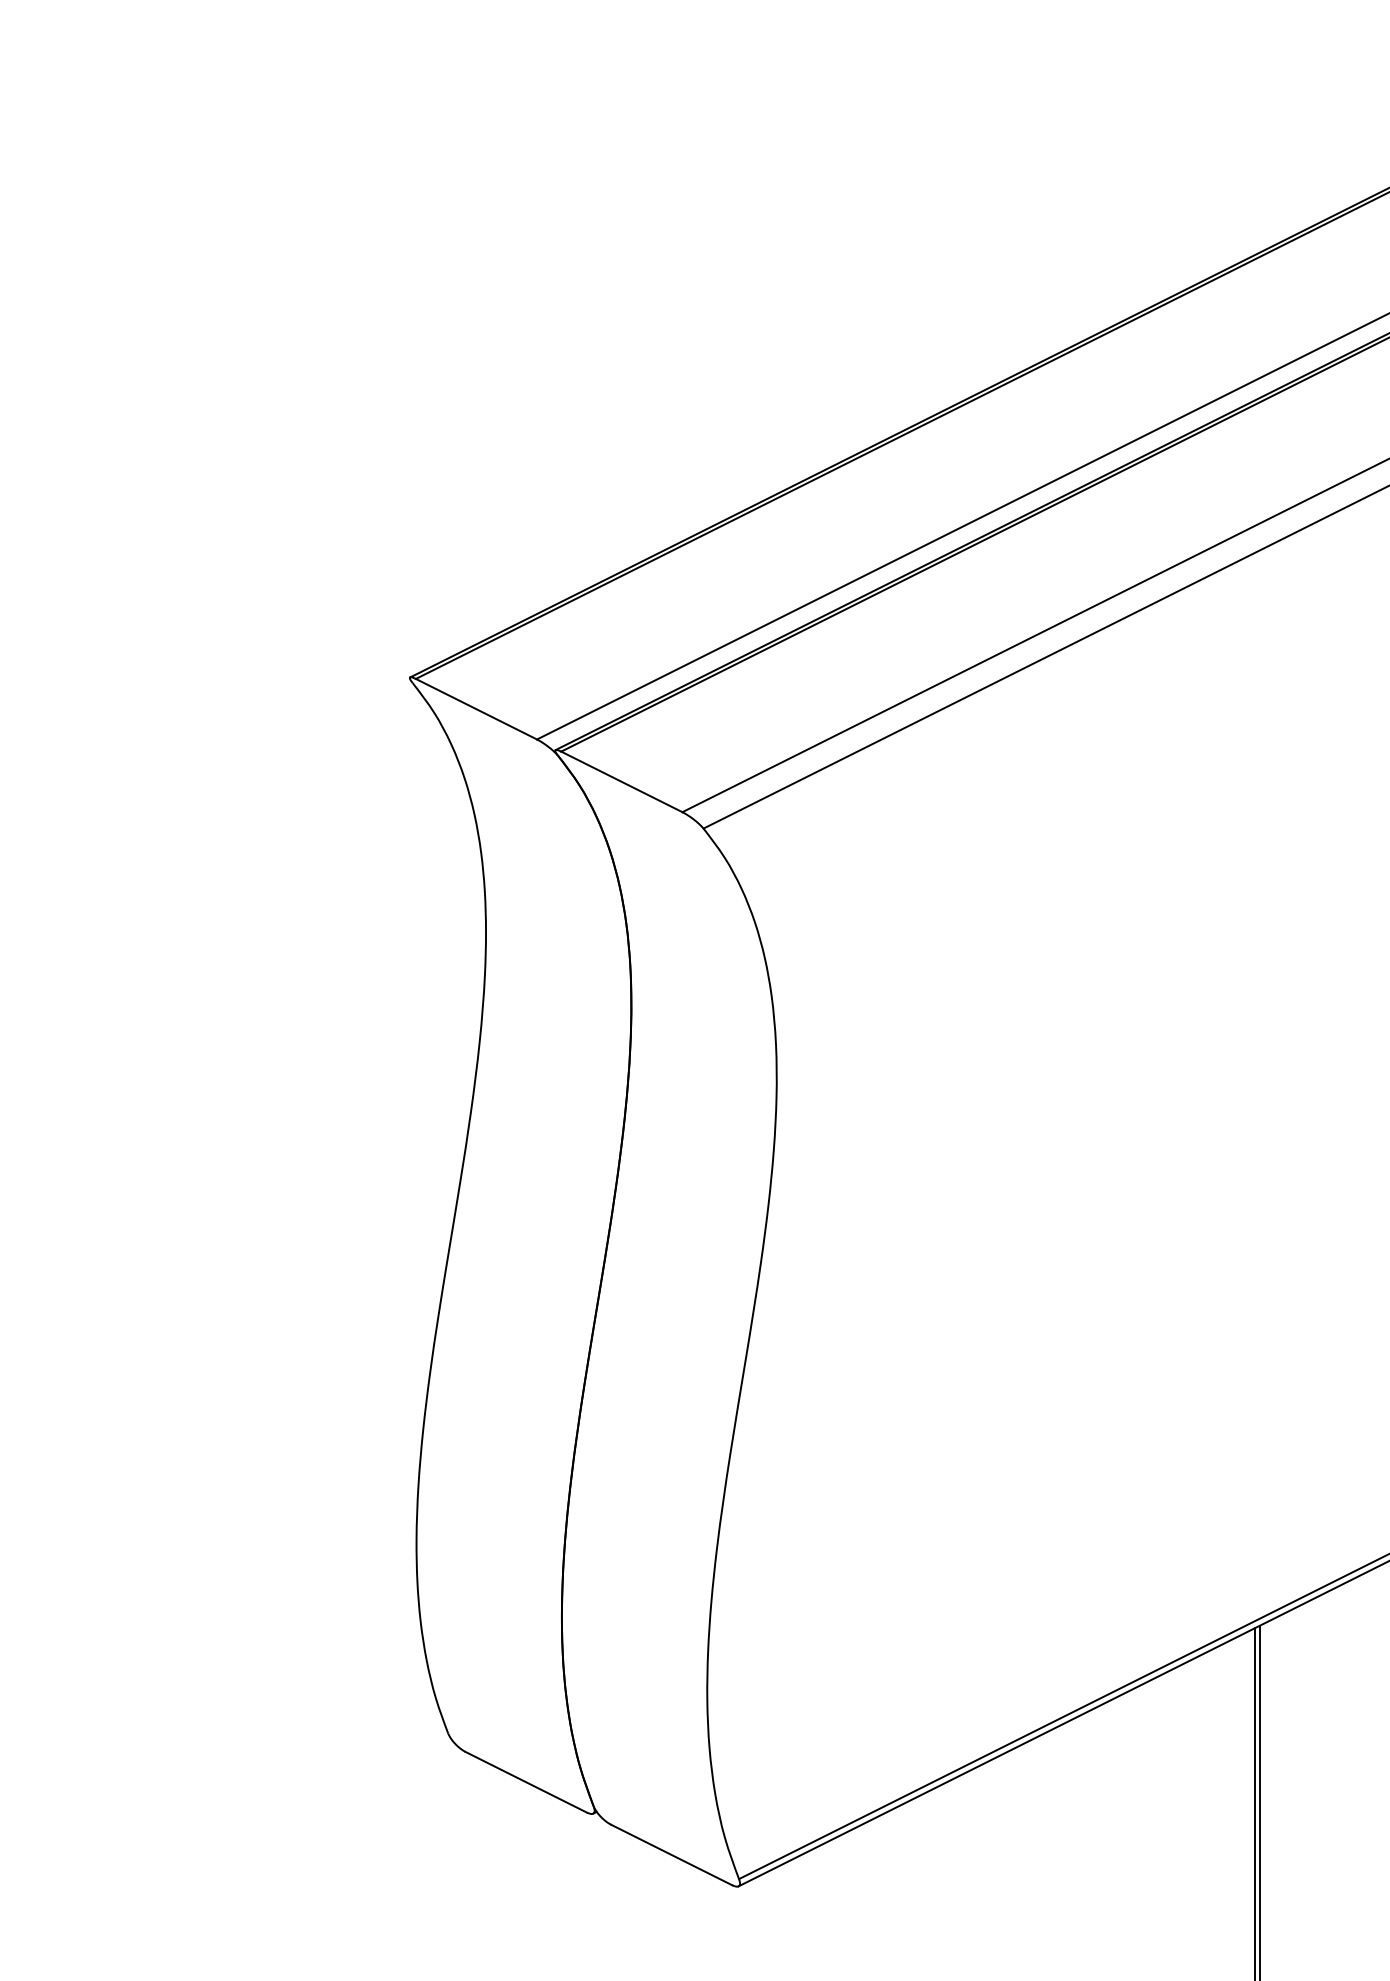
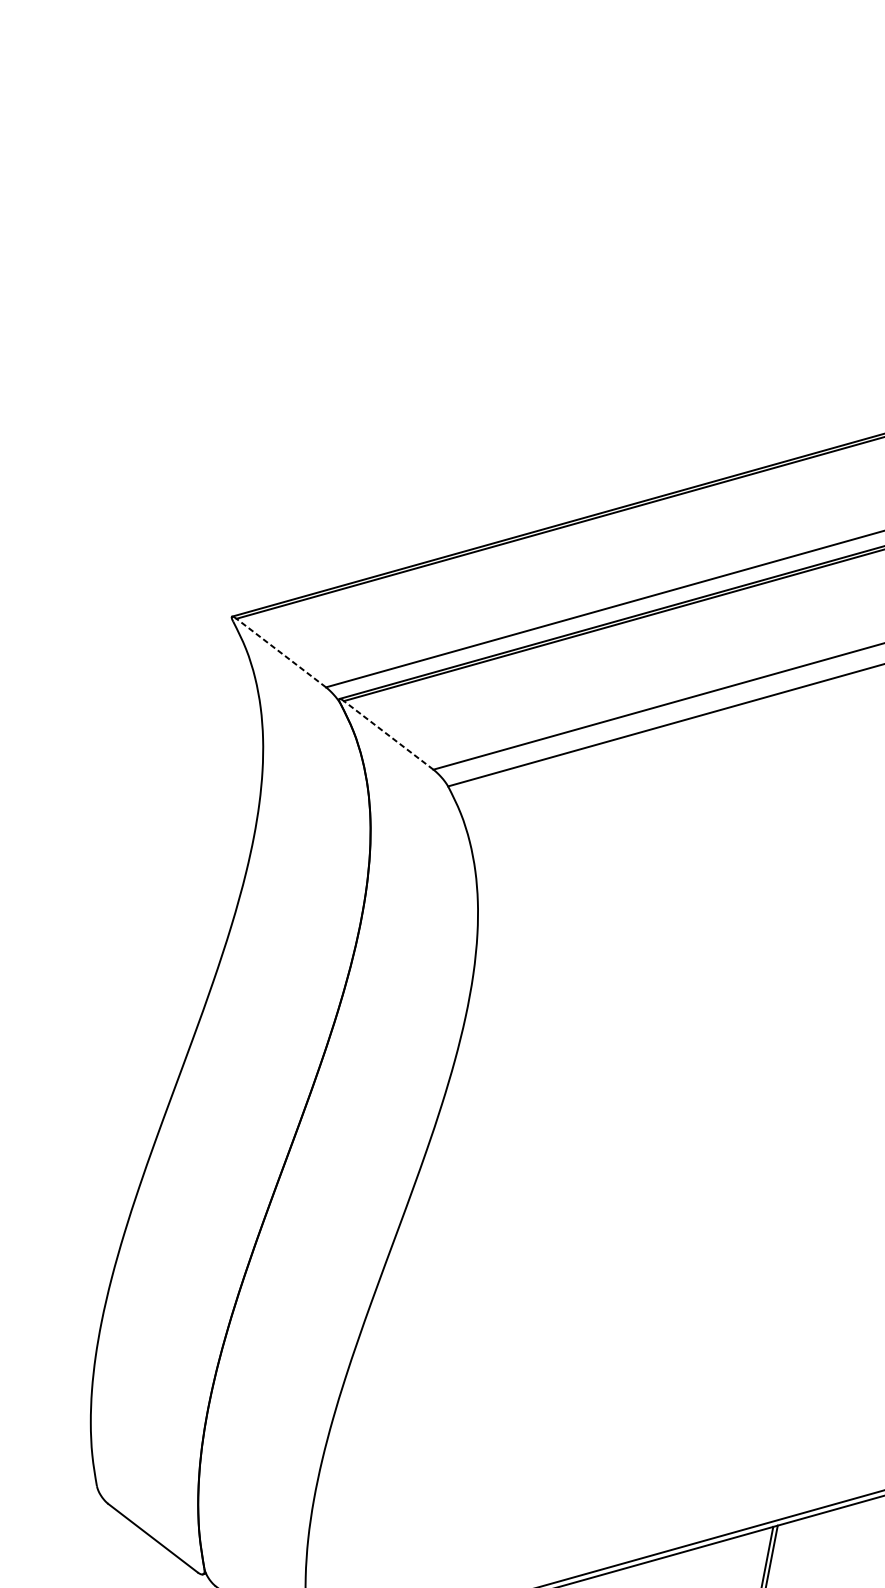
line: (476, 709) -> (281, 653), solid -> dashed
line: (621, 781) -> (388, 735), solid -> dashed

